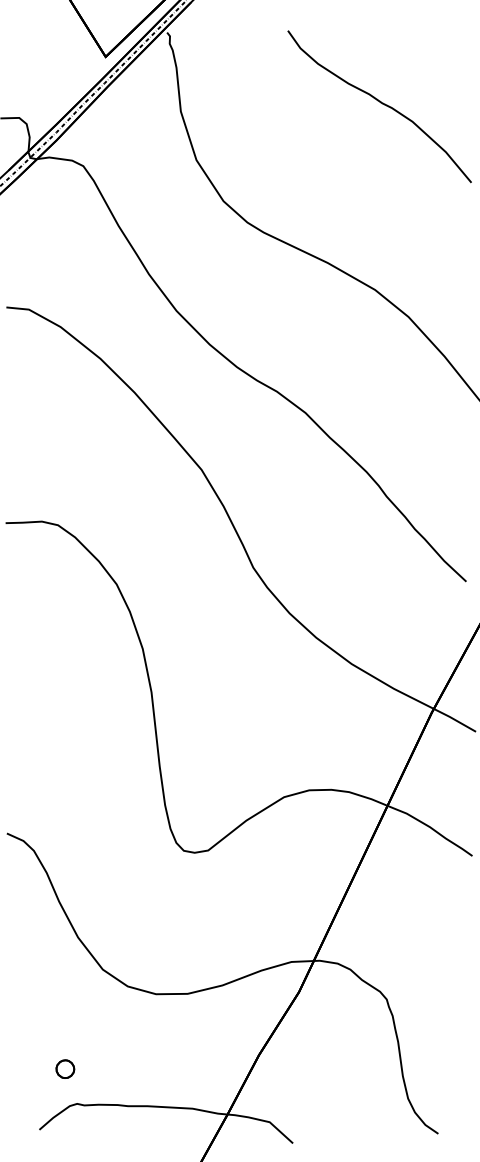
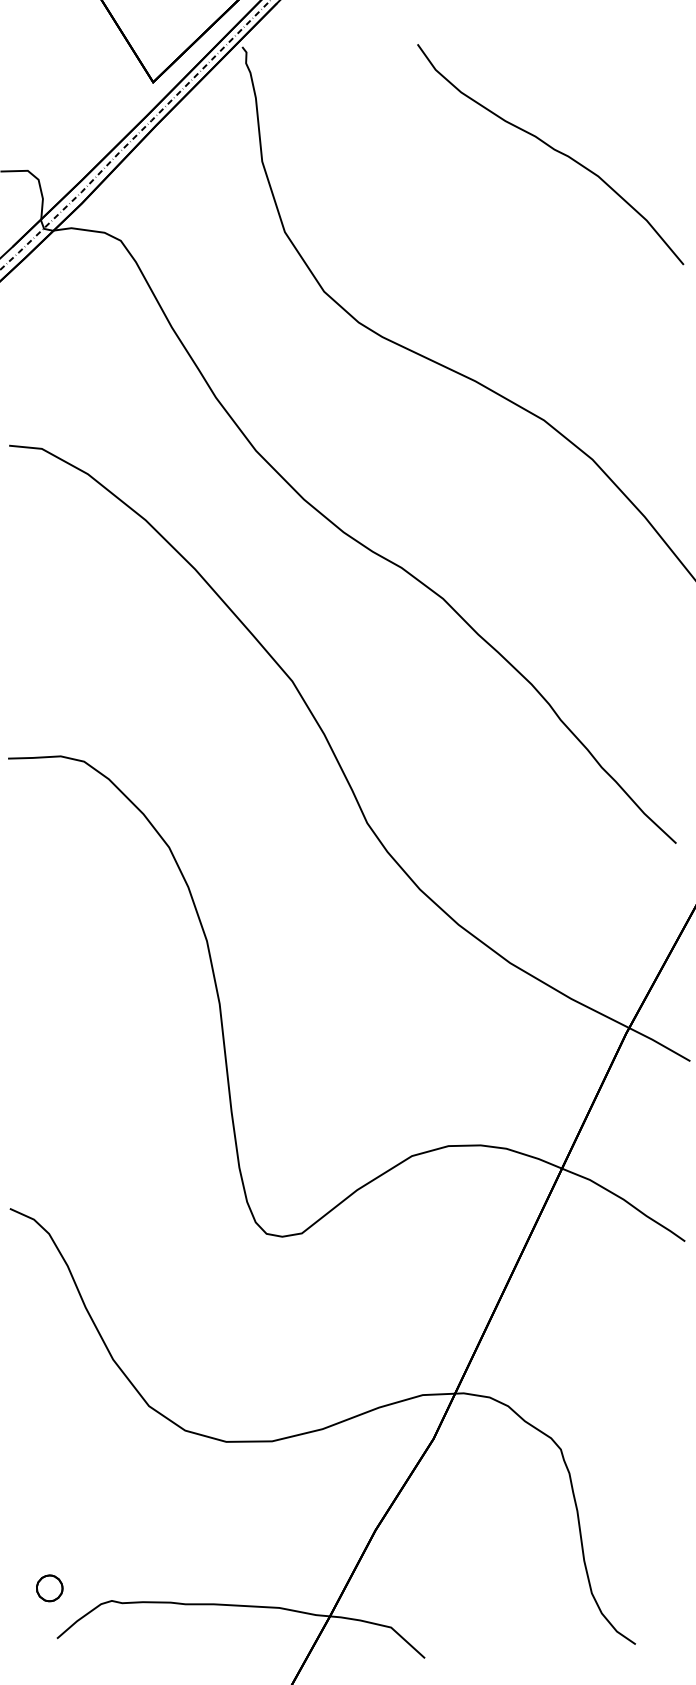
part: (65, 1068) -> (49, 1587), moved

